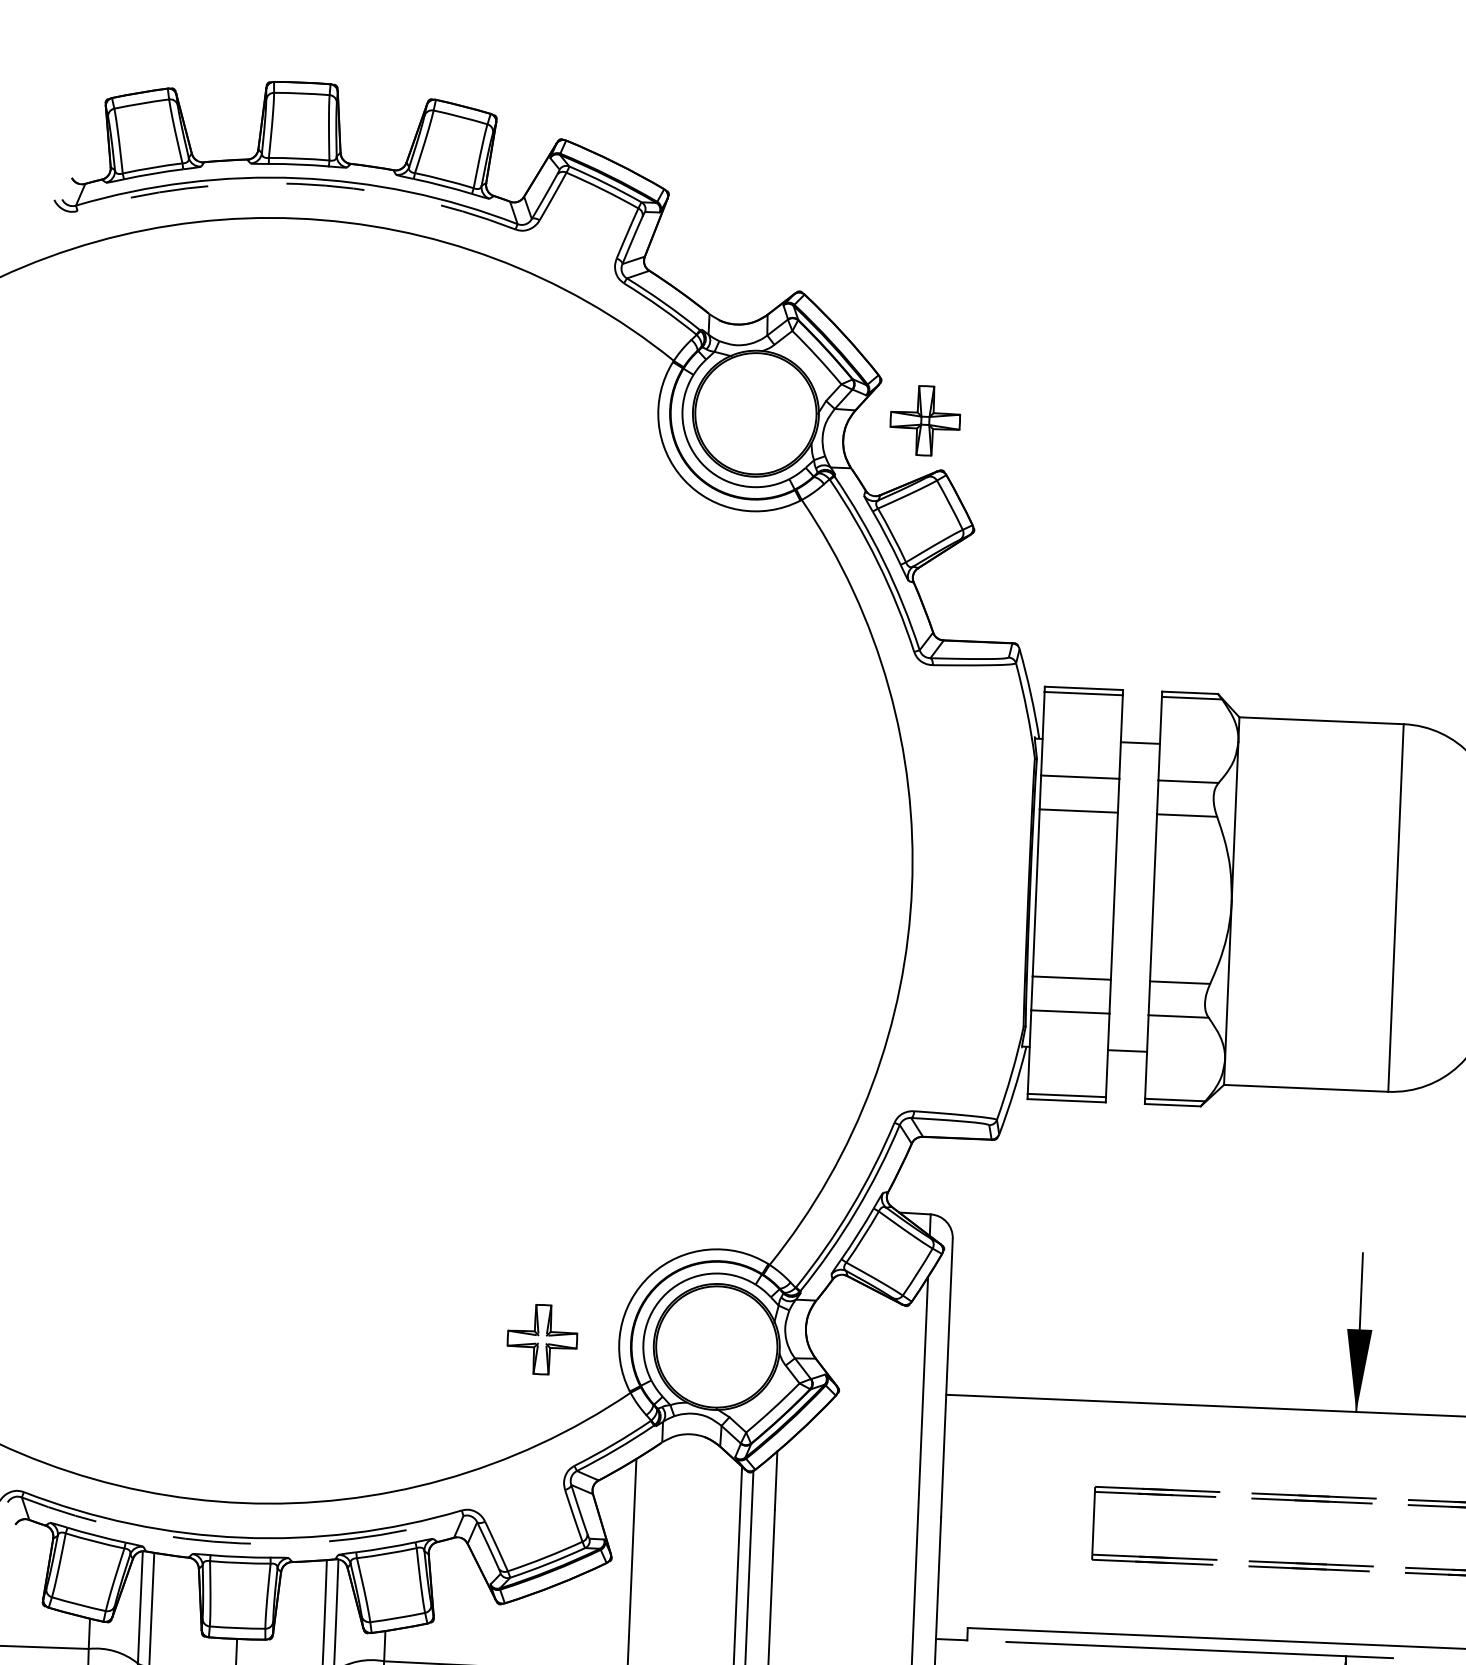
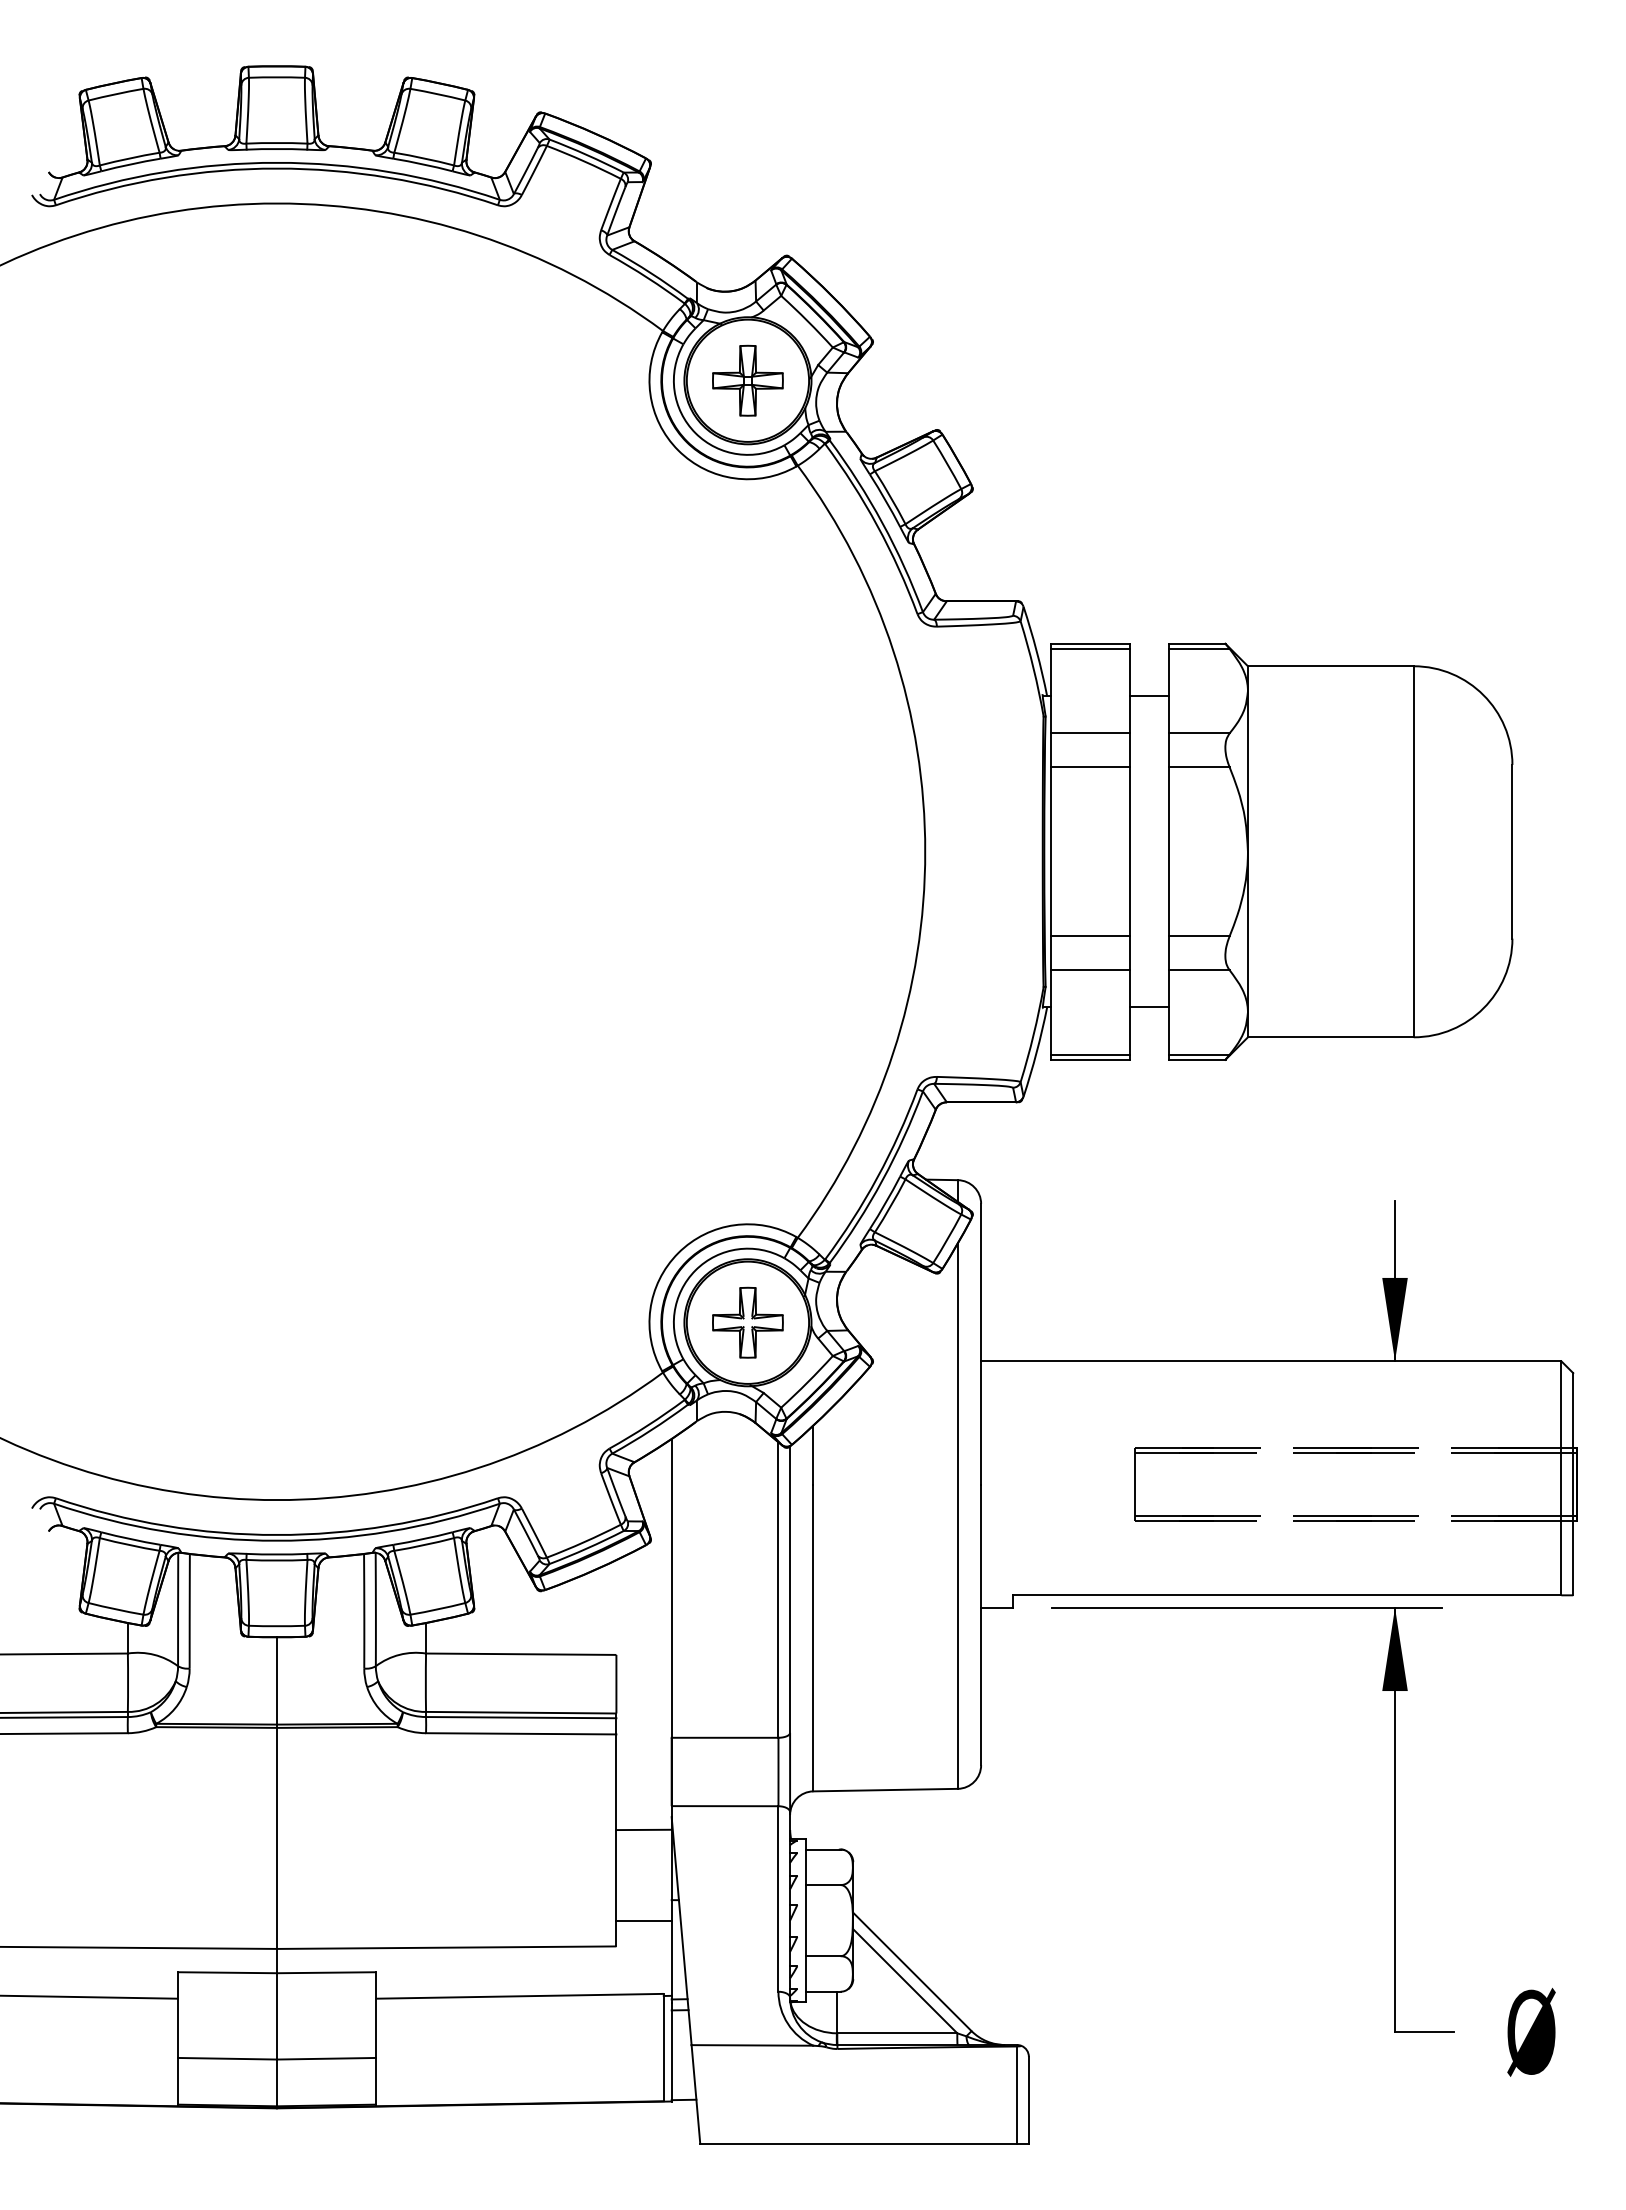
arc: (297, 183) -> (276, 168), dashed -> solid
part: (924, 420) -> (747, 380), moved
part: (542, 1339) -> (747, 1322), moved
arc: (240, 1543) -> (276, 1540), dashed -> solid

